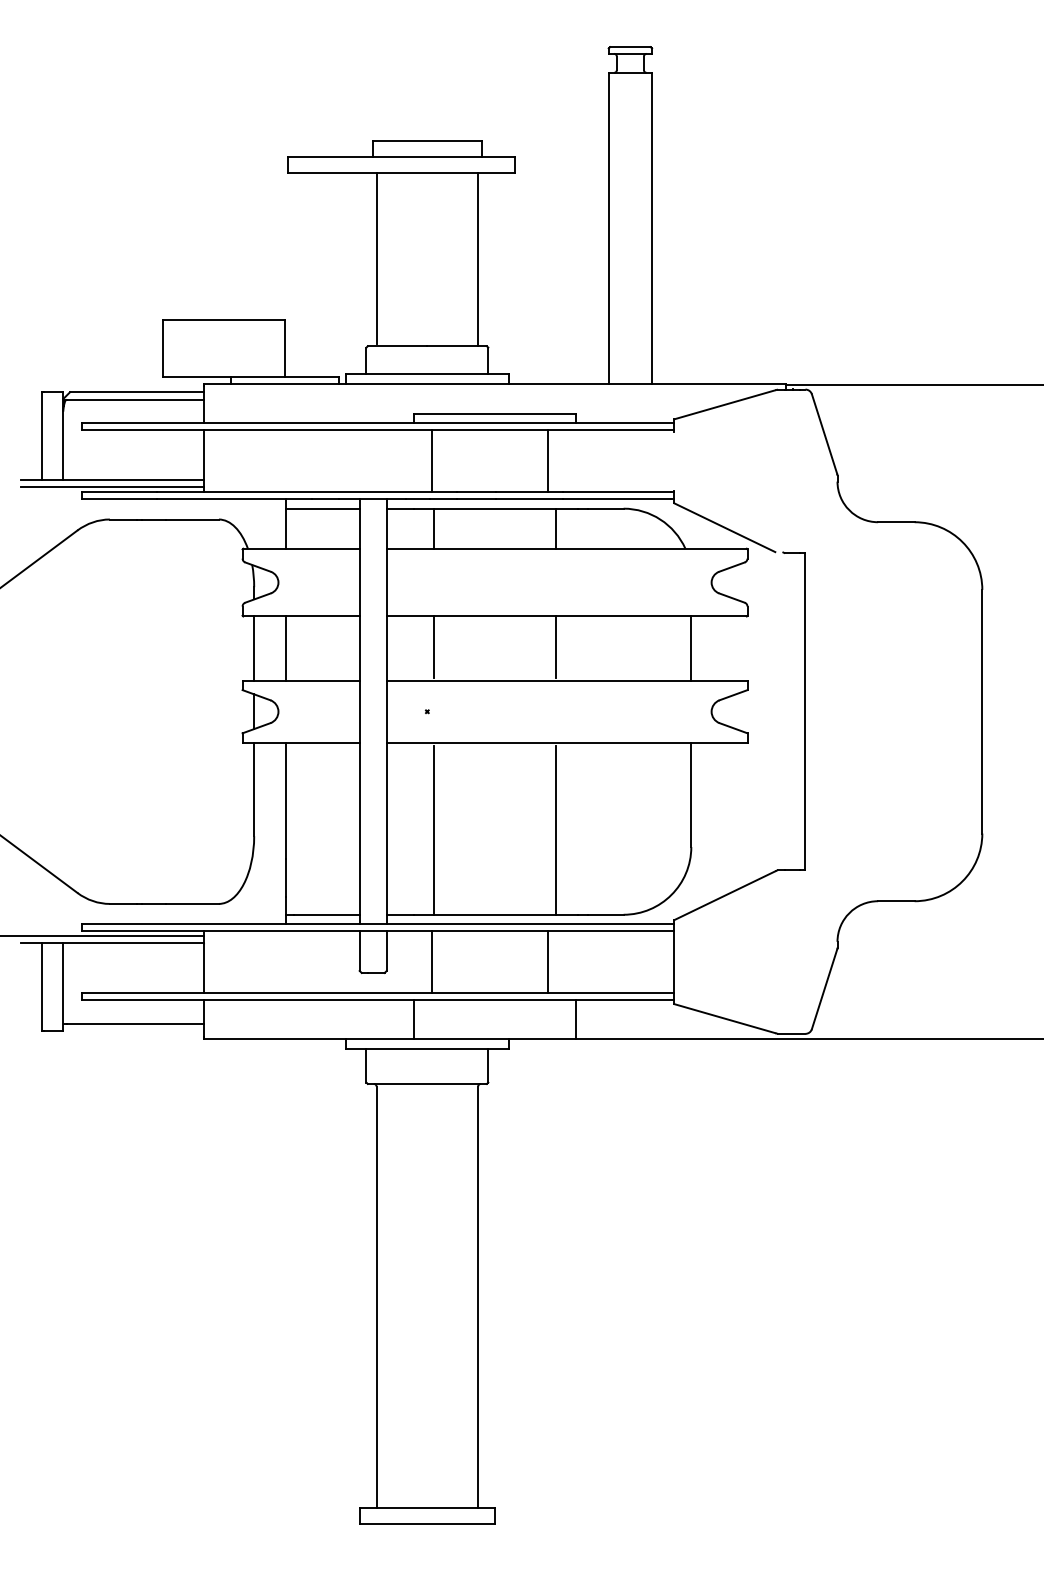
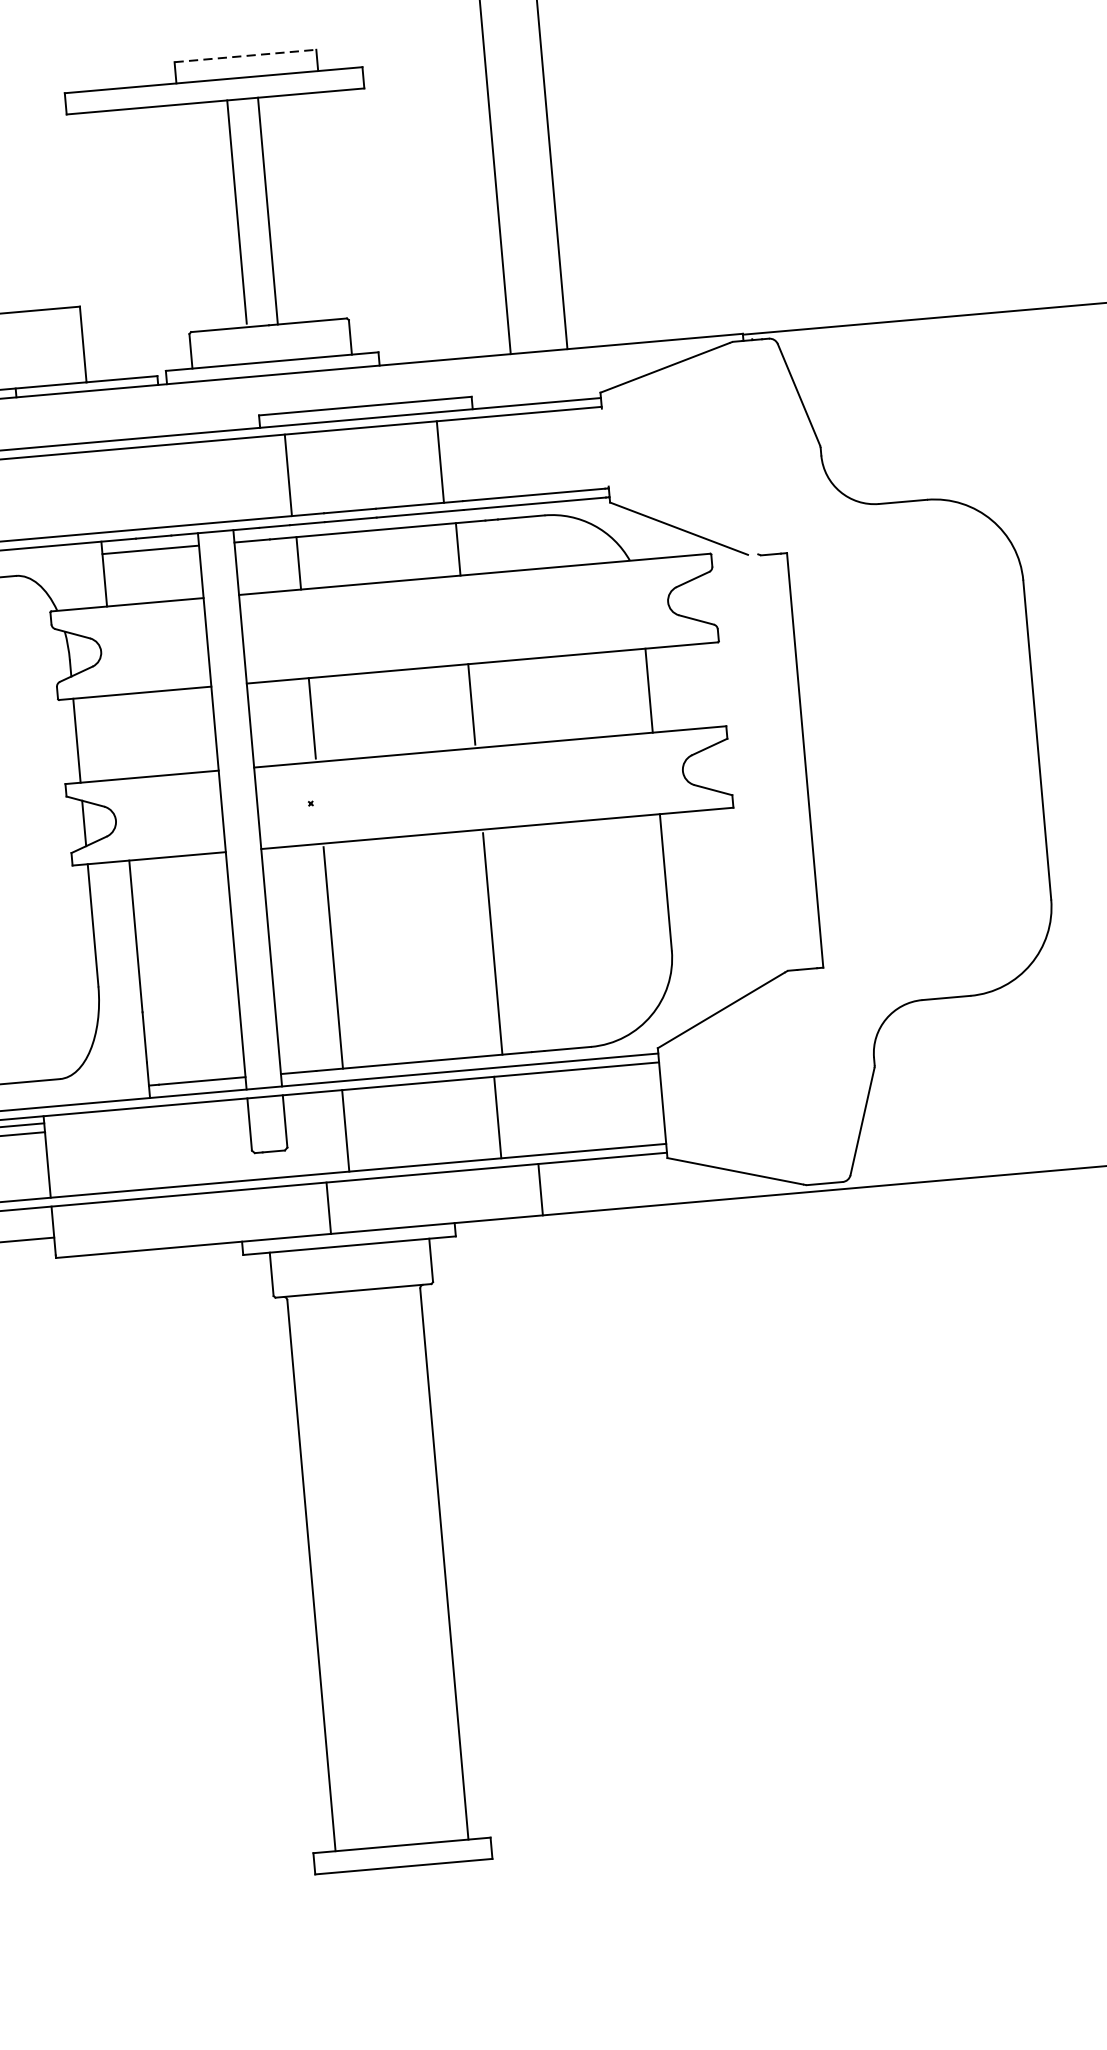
line: (427, 140) -> (245, 55), solid -> dashed
line: (376, 258) -> (236, 212), moved
line: (478, 259) -> (268, 210), moved
line: (285, 648) -> (117, 737), removed

